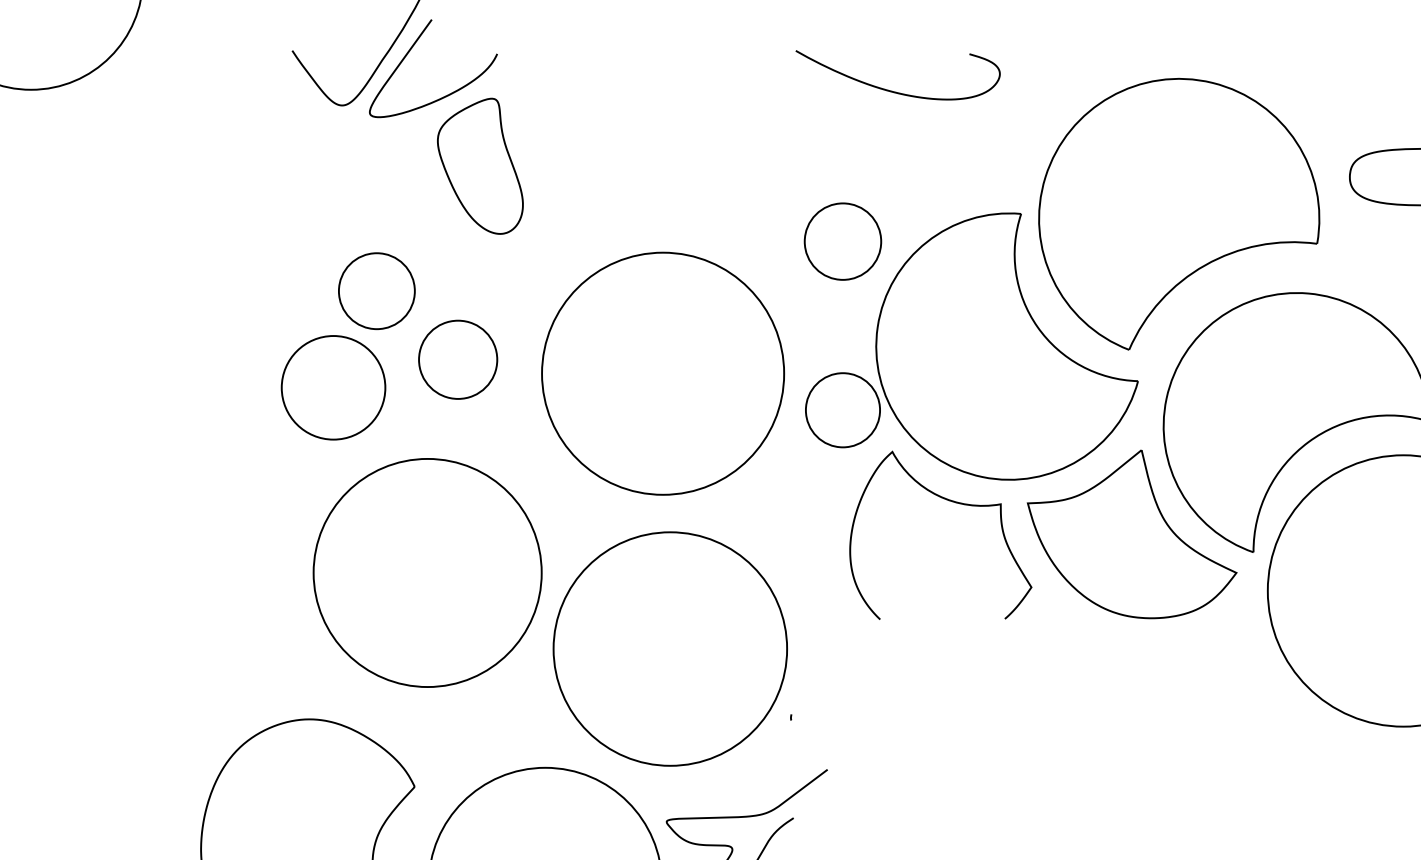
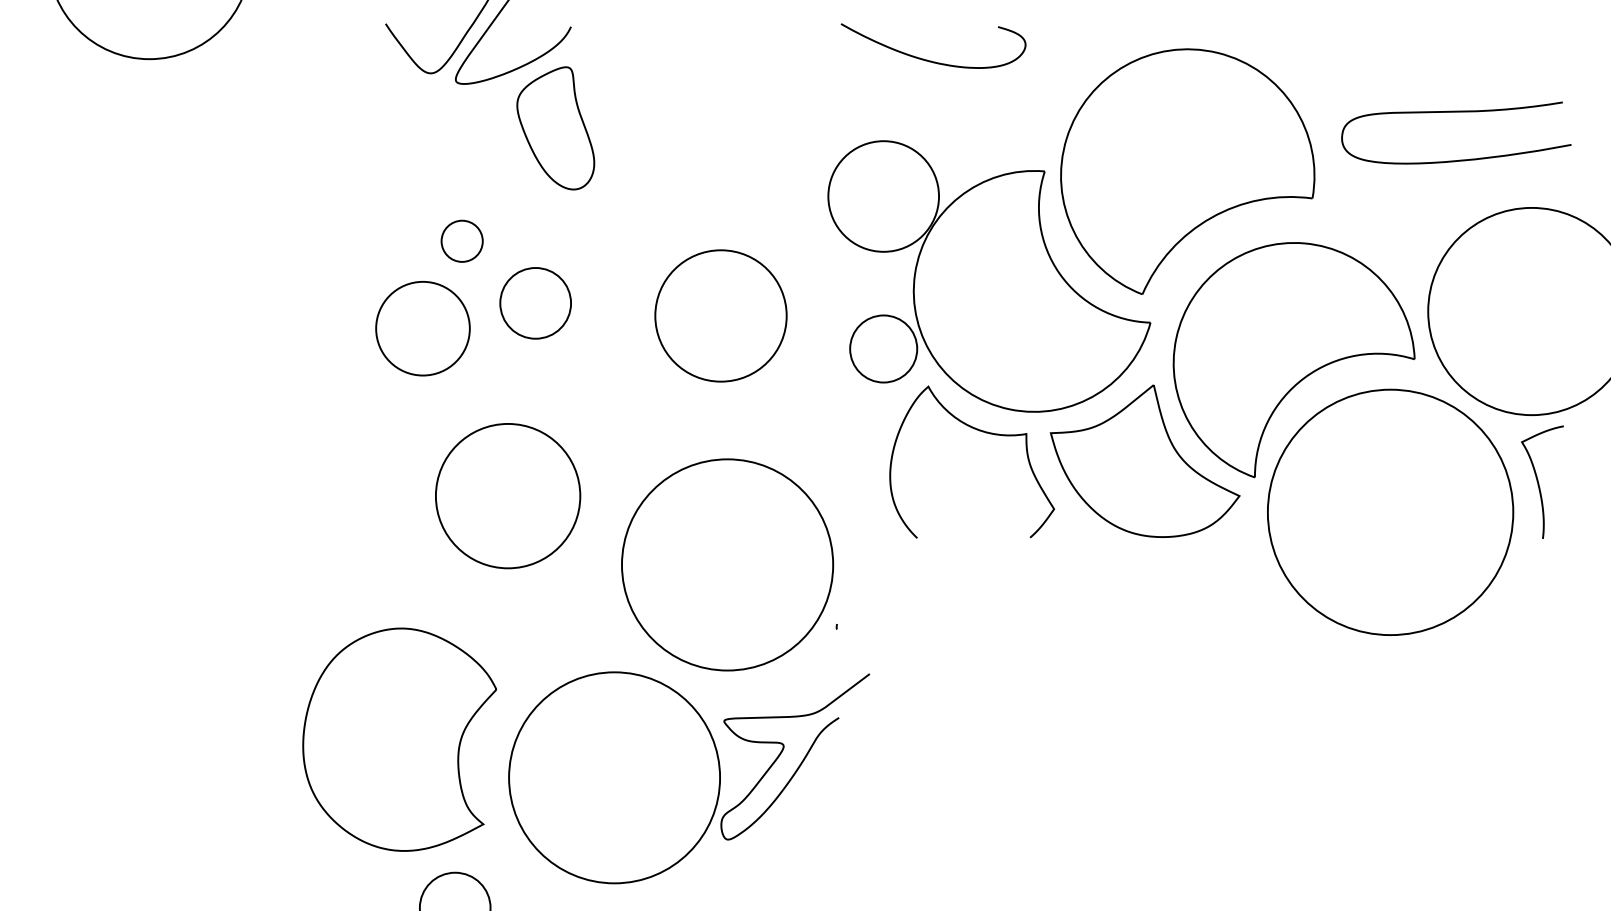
circle: (842, 241) -> (883, 196), size x1.6
circle: (376, 290) -> (461, 240), size x0.6
circle: (662, 373) -> (720, 315), size x0.6
circle: (426, 573) -> (507, 496), size x0.7

